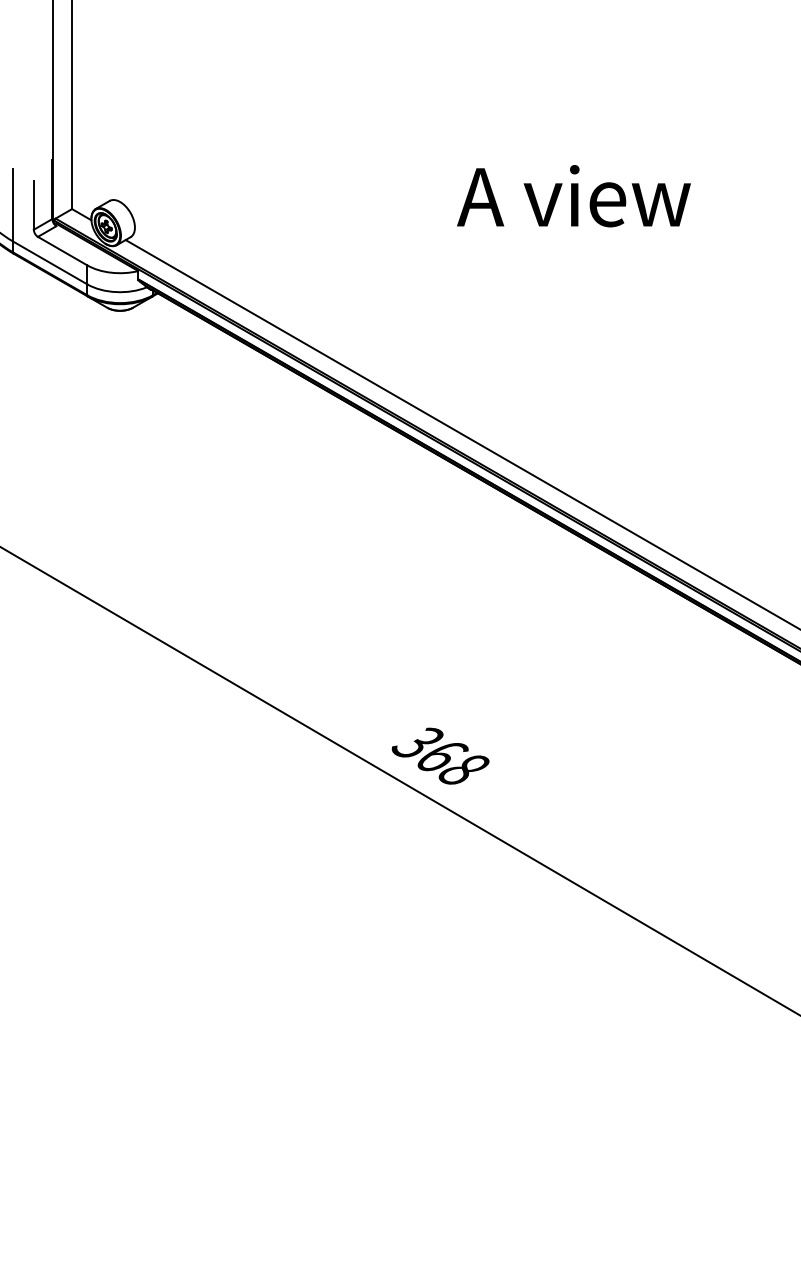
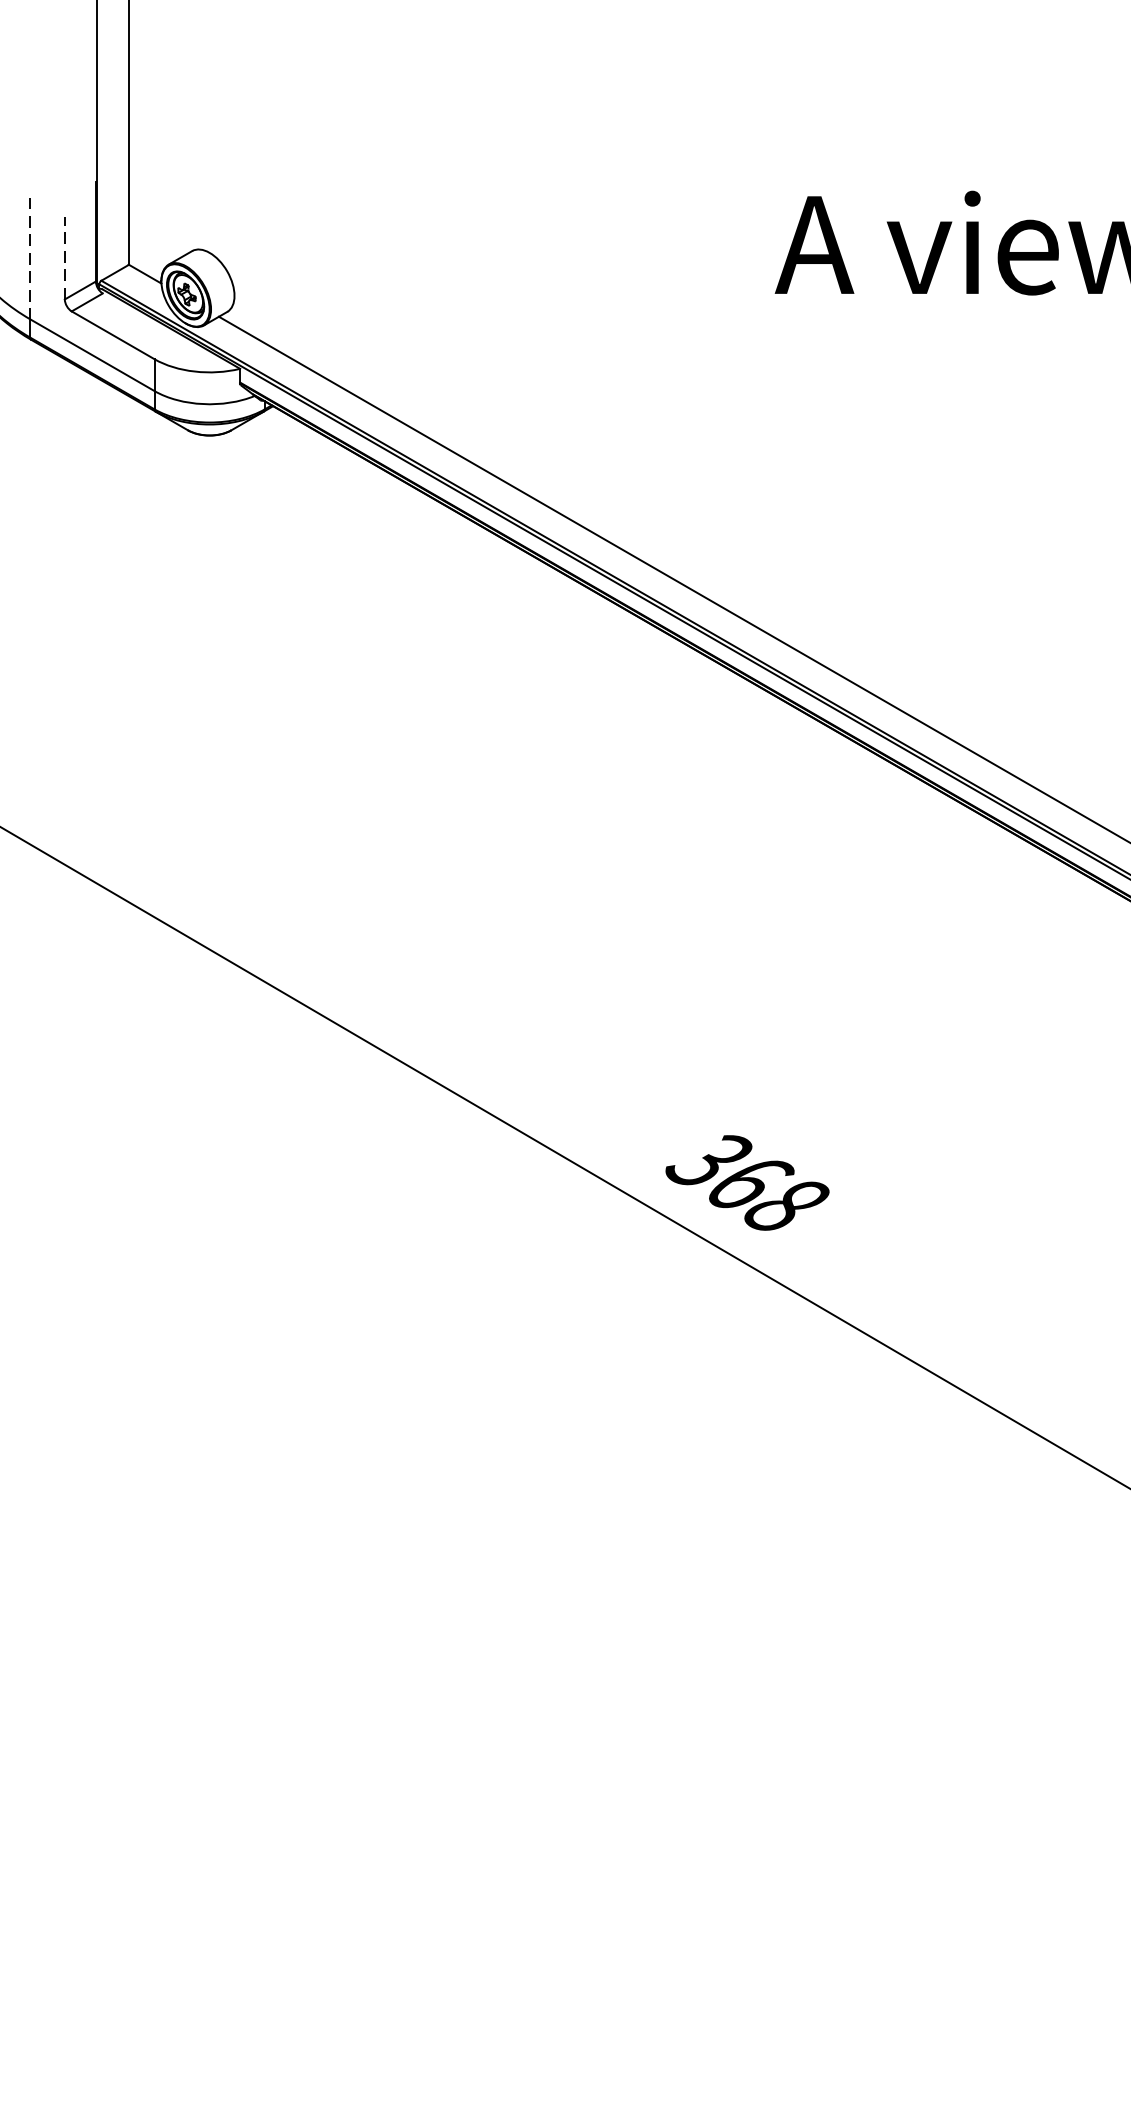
line: (33, 204) -> (64, 257), solid -> dashed
line: (13, 205) -> (30, 258), solid -> dashed

